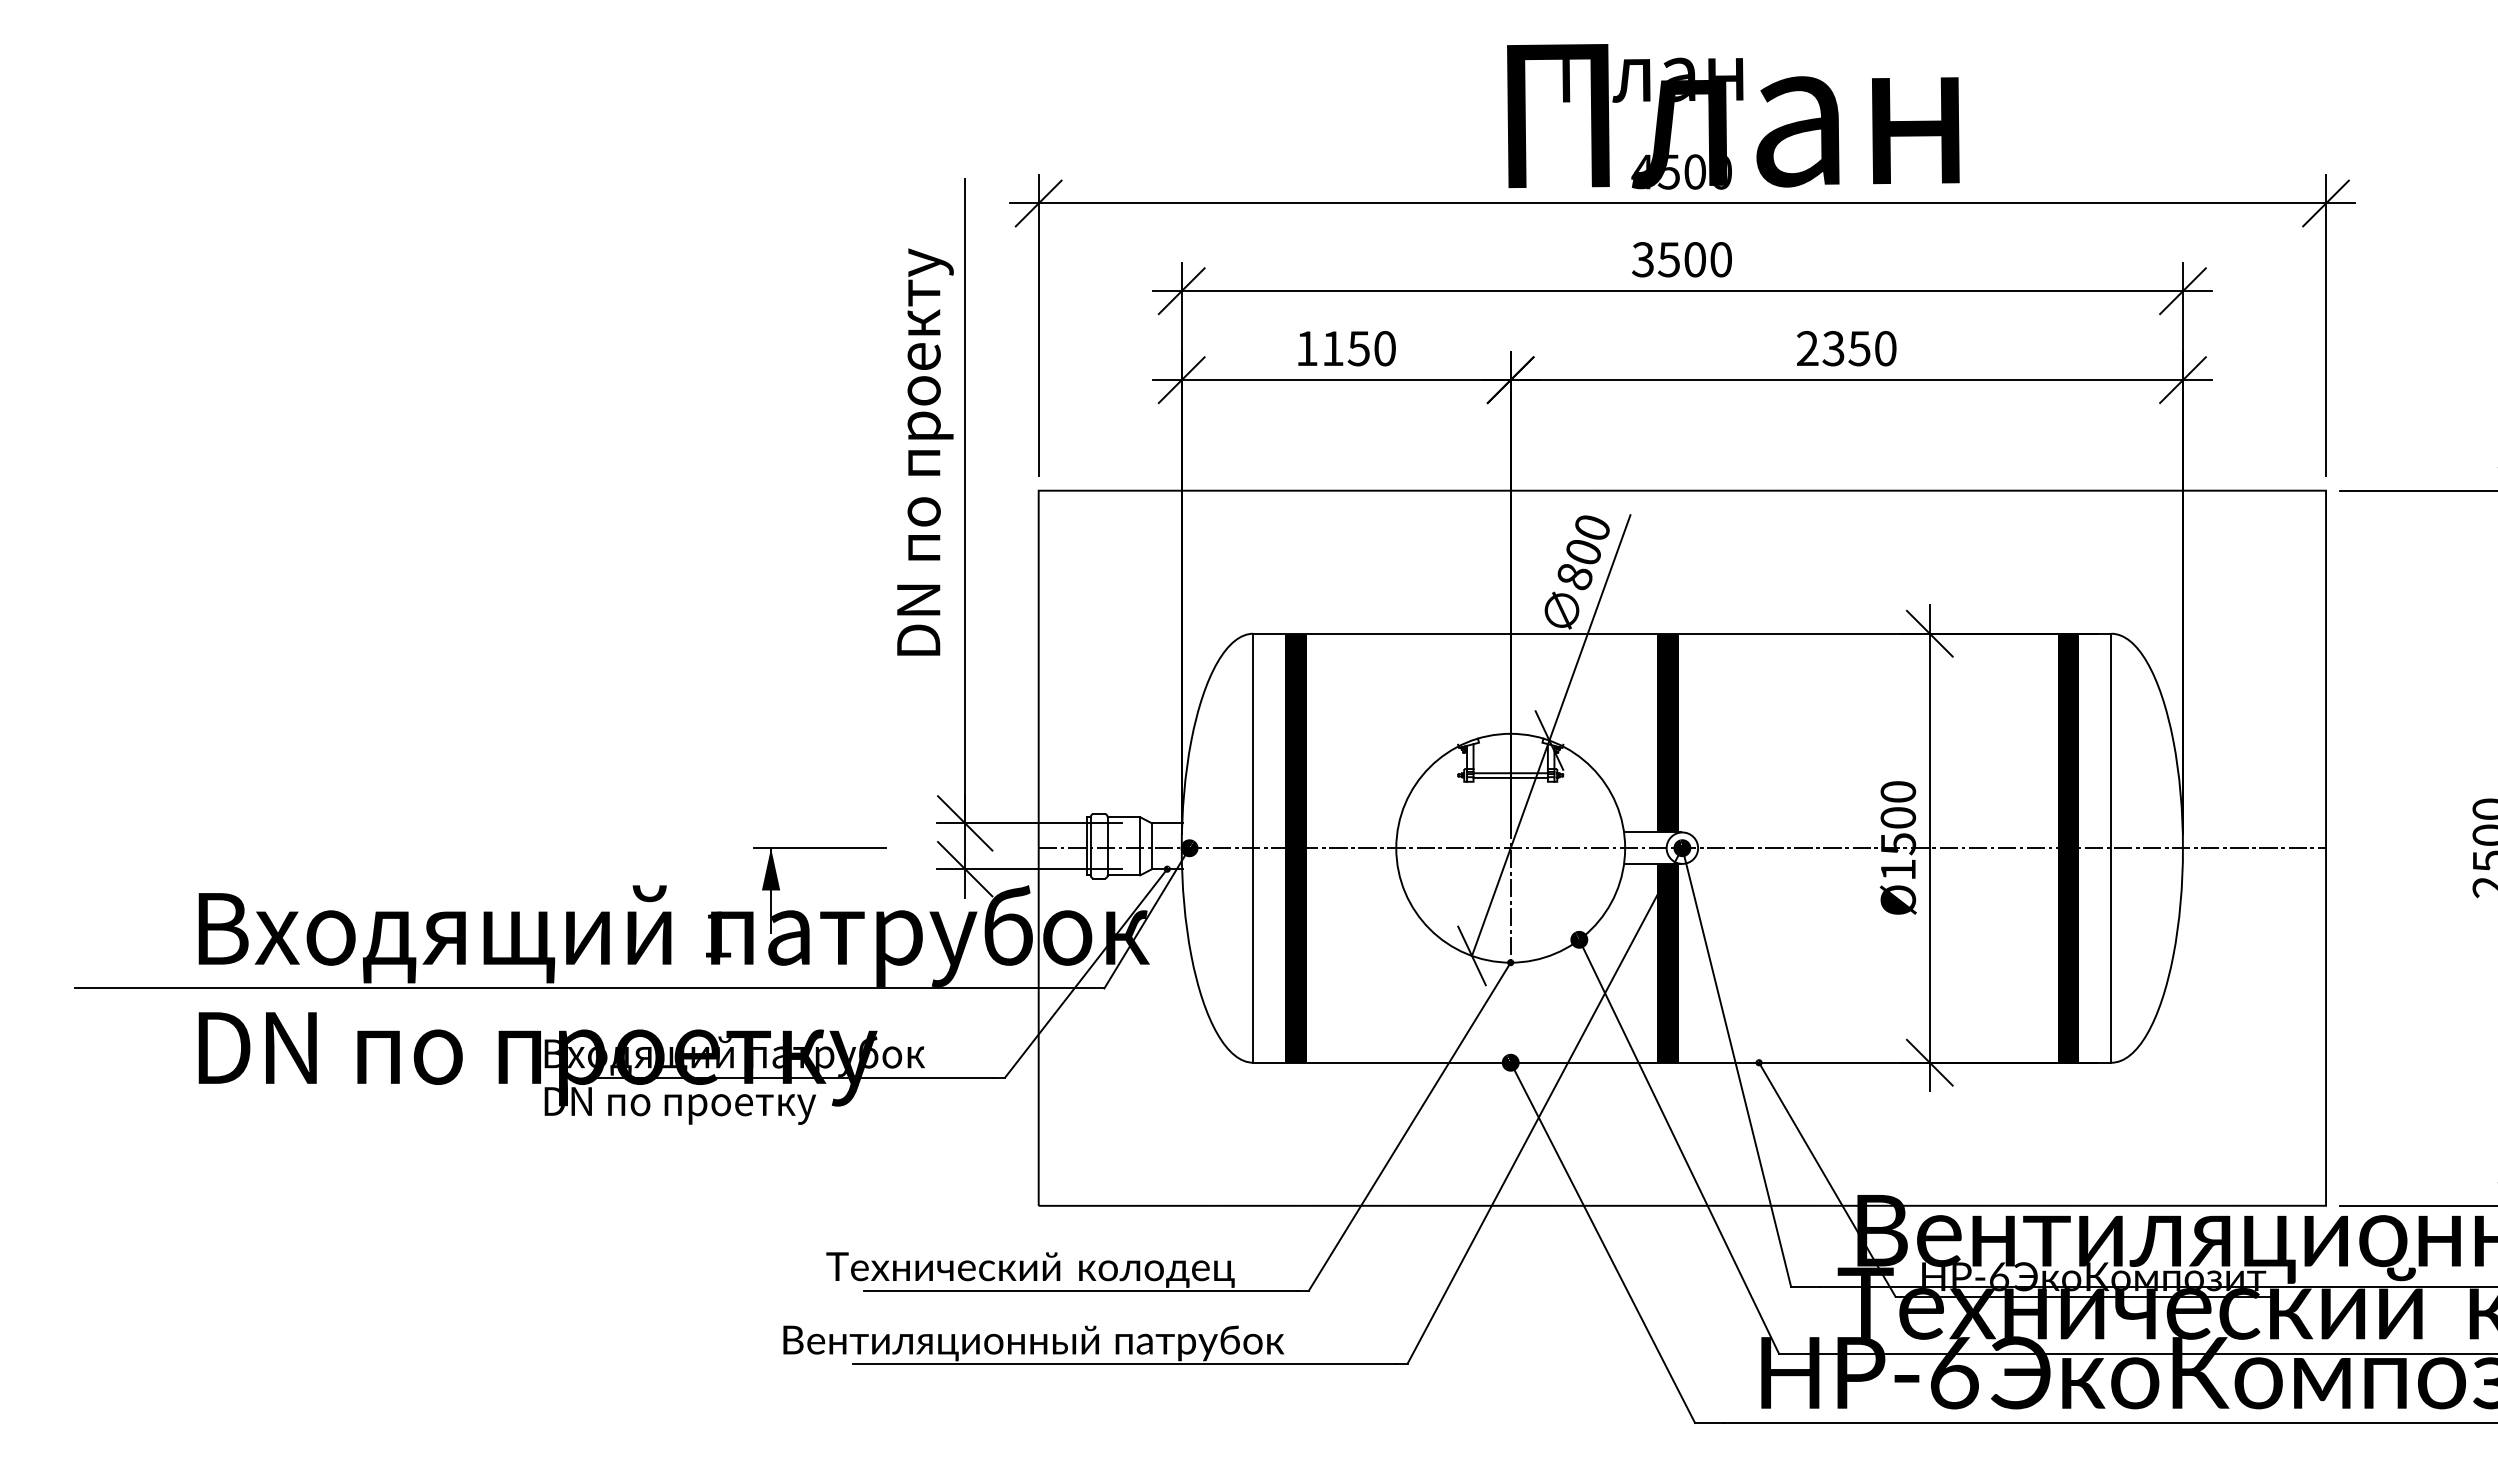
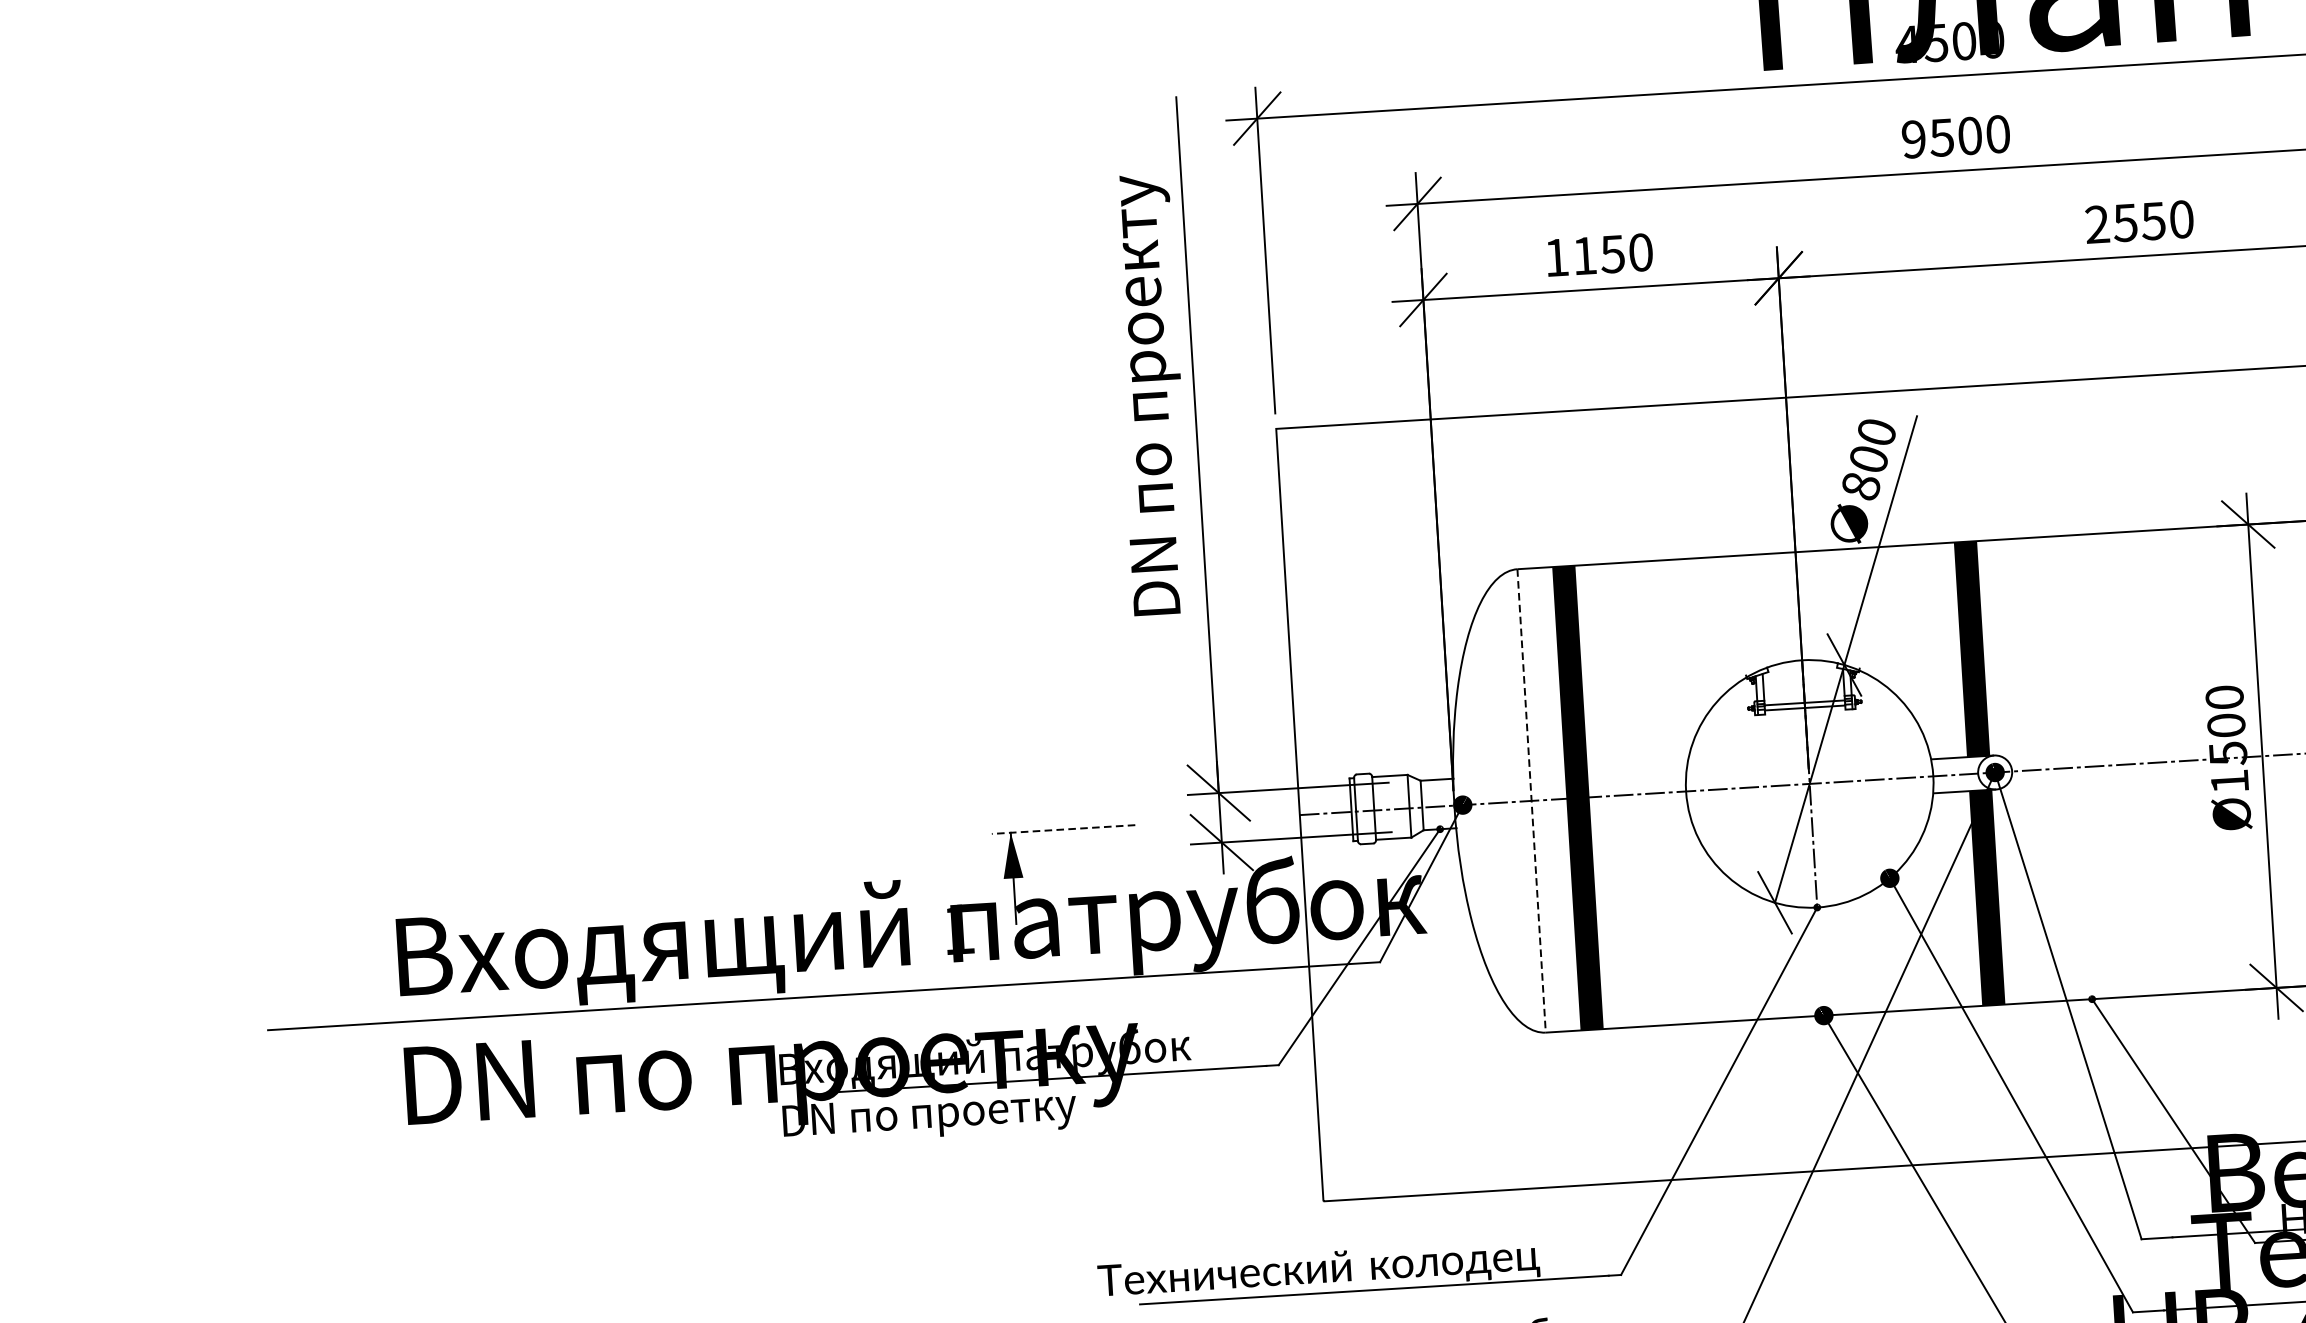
text: (1642, 259) -> (1913, 139), 3500 -> 9500
text: (1833, 348) -> (2125, 222), 2350 -> 2550
line: (819, 848) -> (1063, 829), solid -> dashed
line: (1253, 848) -> (1531, 801), solid -> dashed

